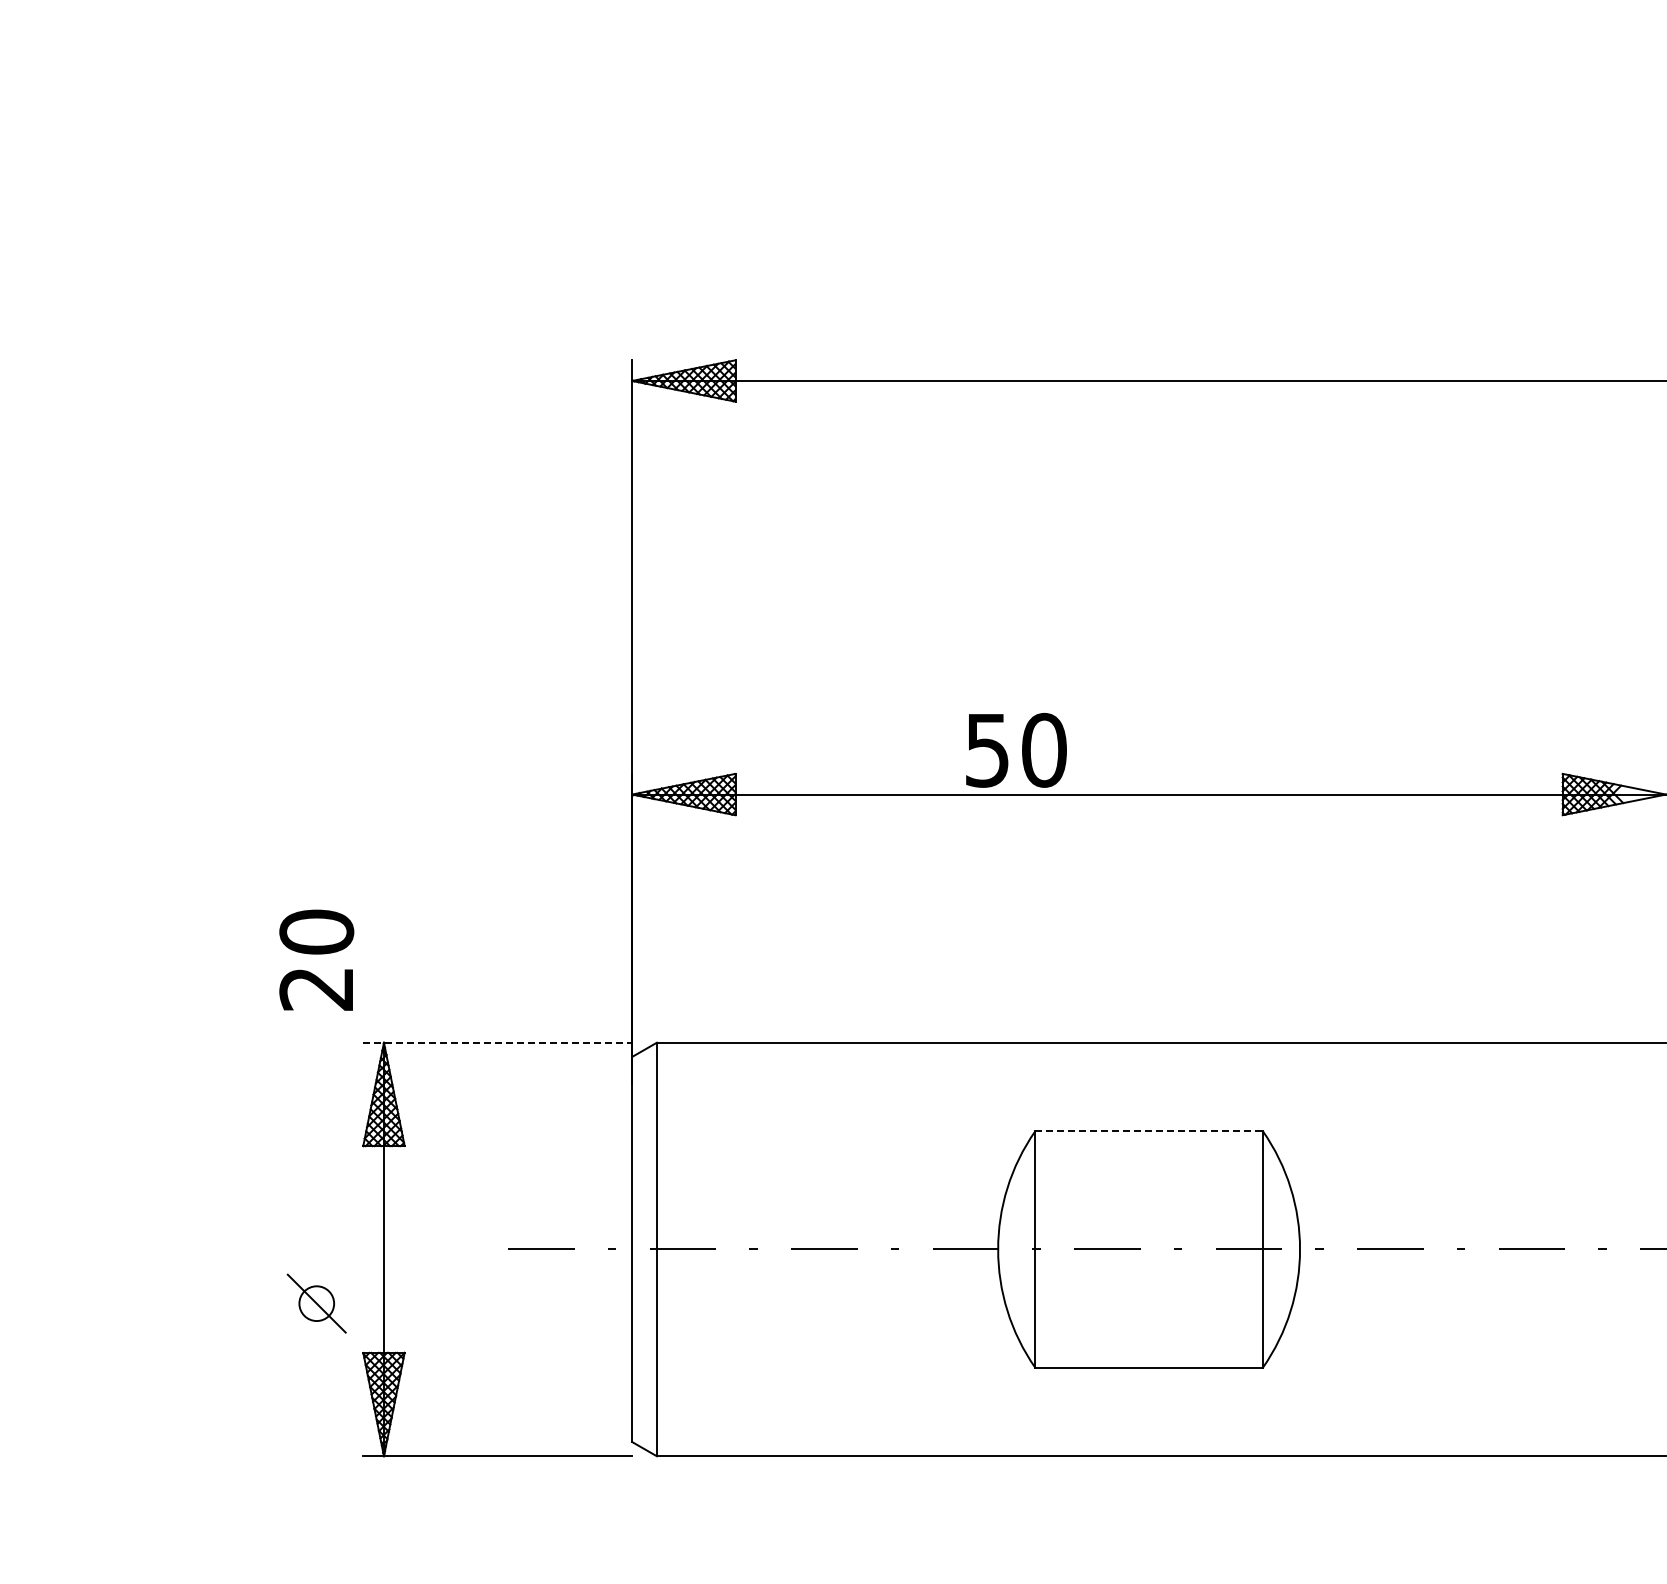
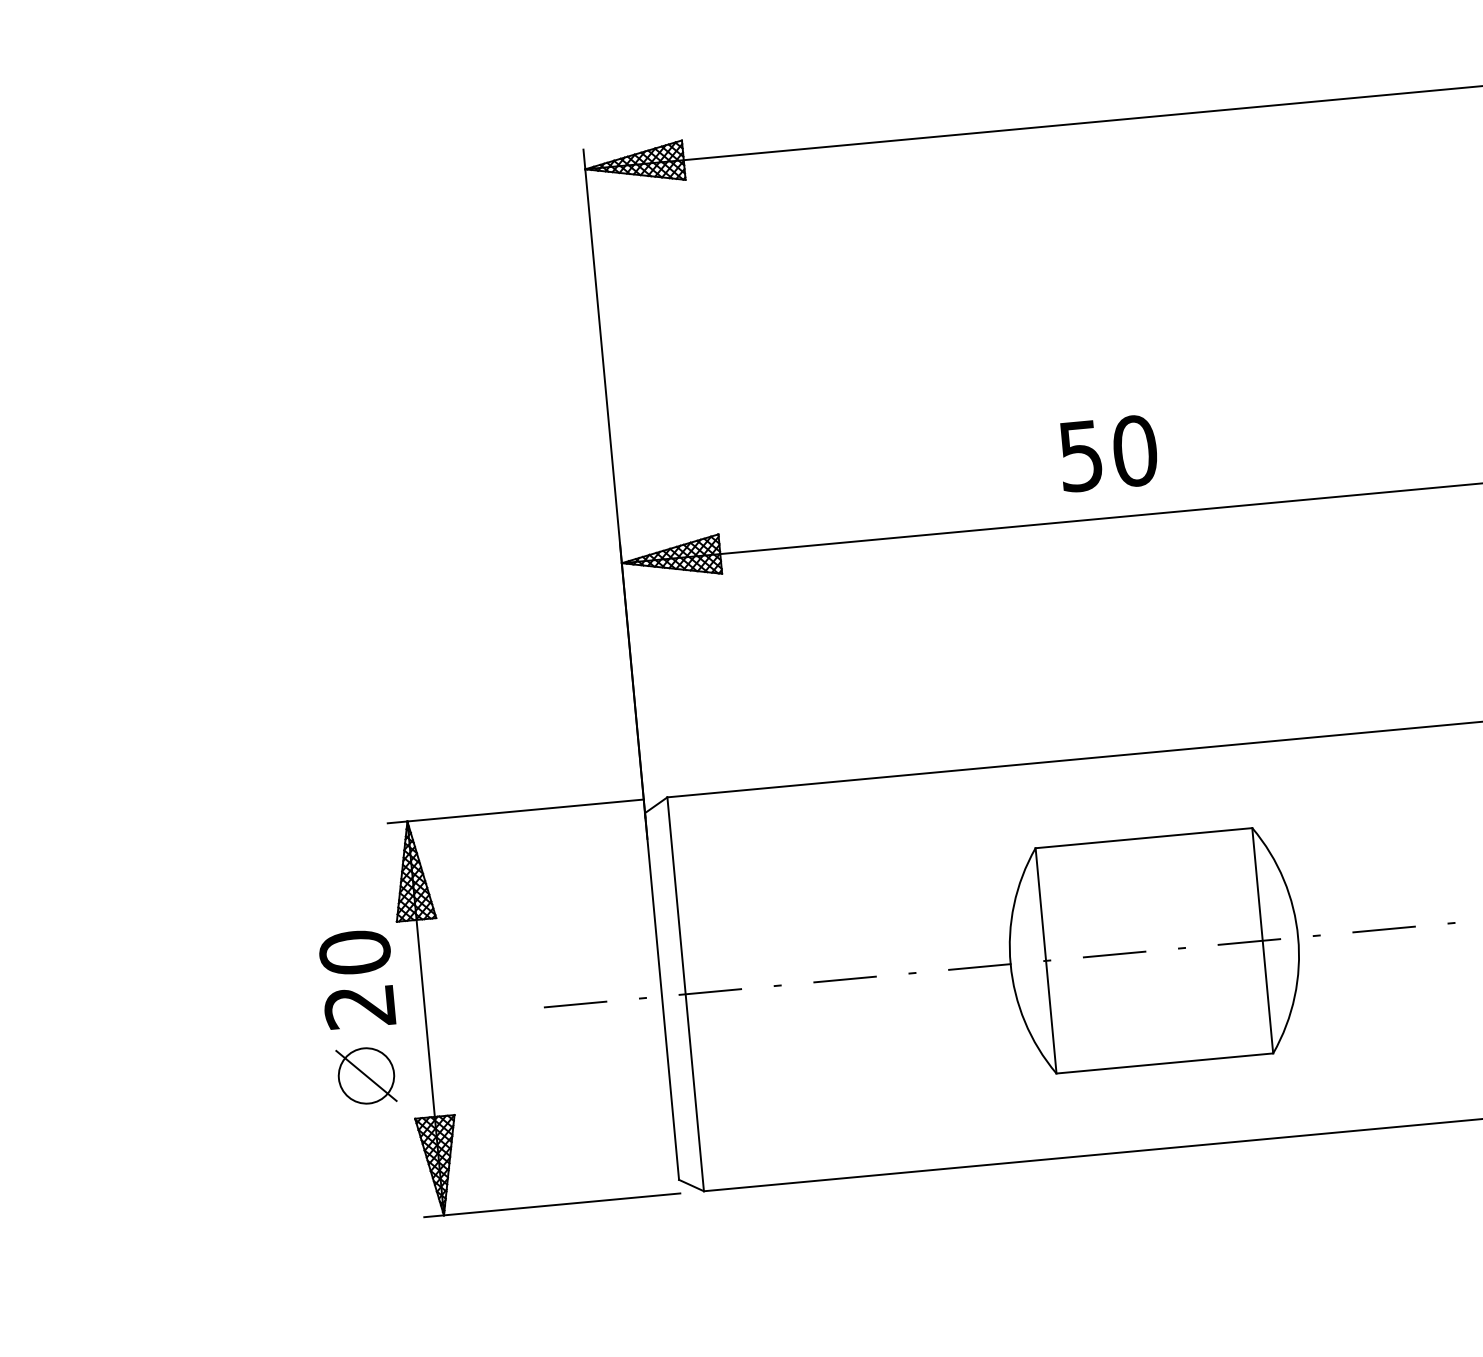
text: (1016, 749) -> (1108, 452), moved
text: (316, 959) -> (357, 978), moved
line: (498, 1042) -> (516, 811), dashed -> solid
line: (1149, 1131) -> (1144, 838), dashed -> solid
circle: (316, 1303) -> (366, 1075), size x1.67

